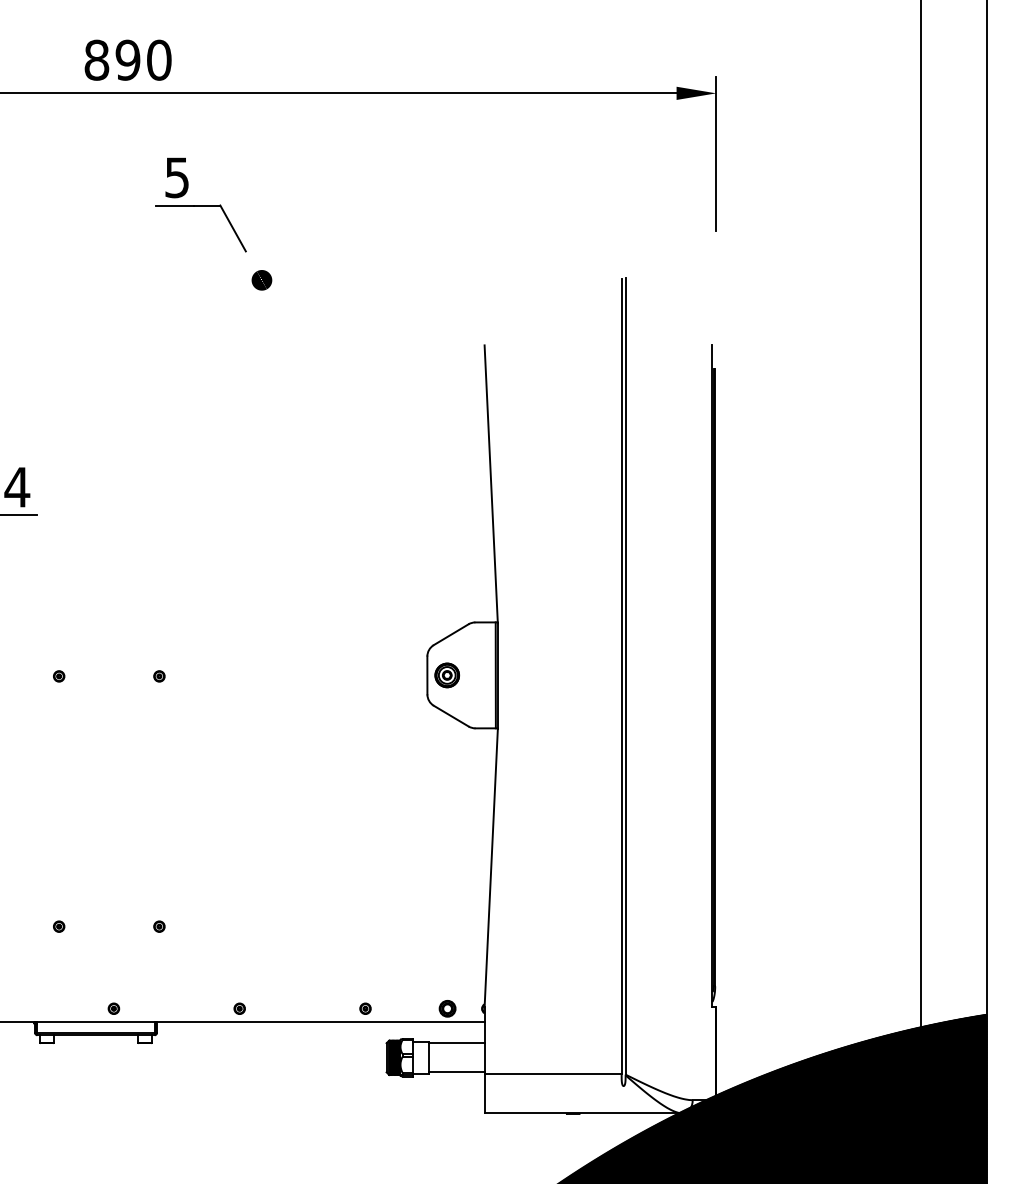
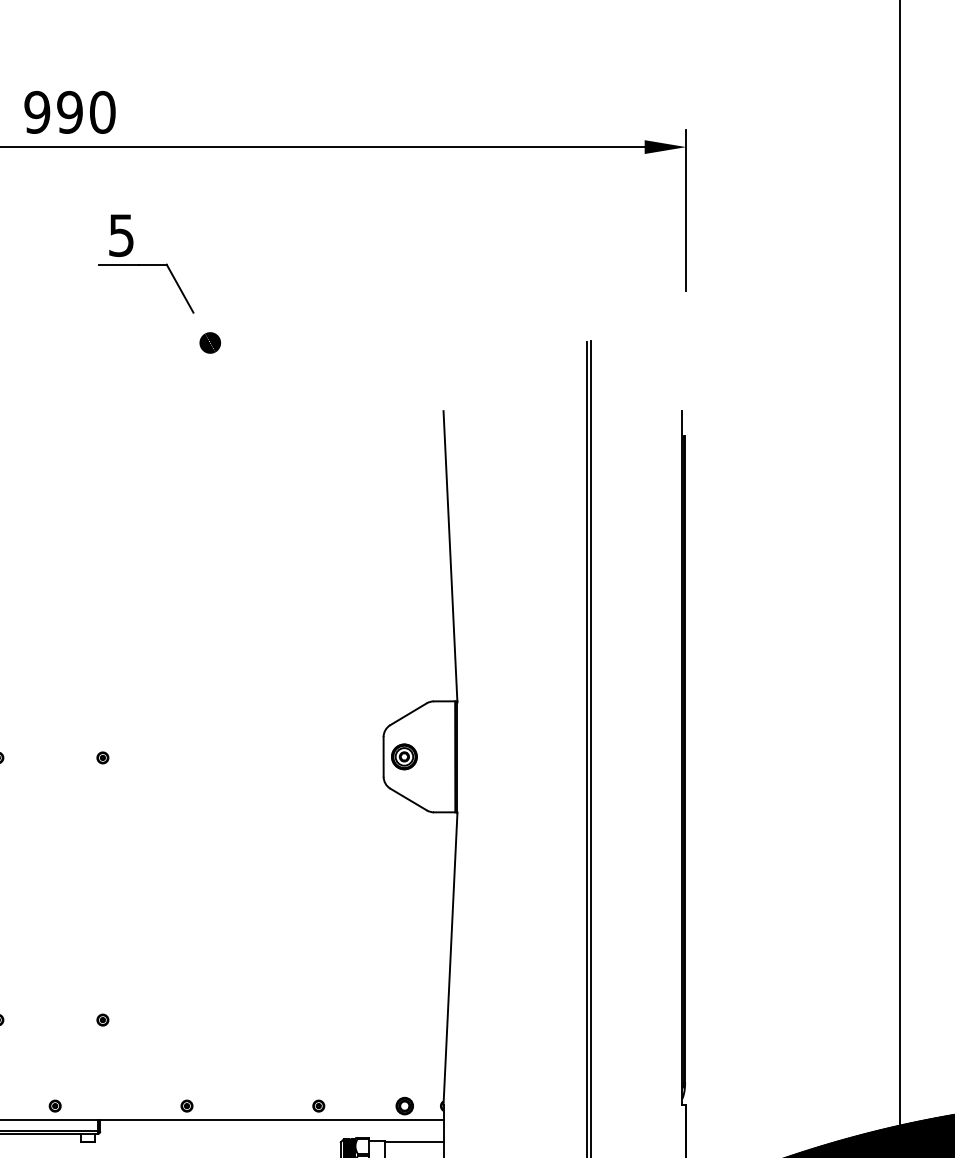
text: (96, 59) -> (36, 111), 890 -> 990

